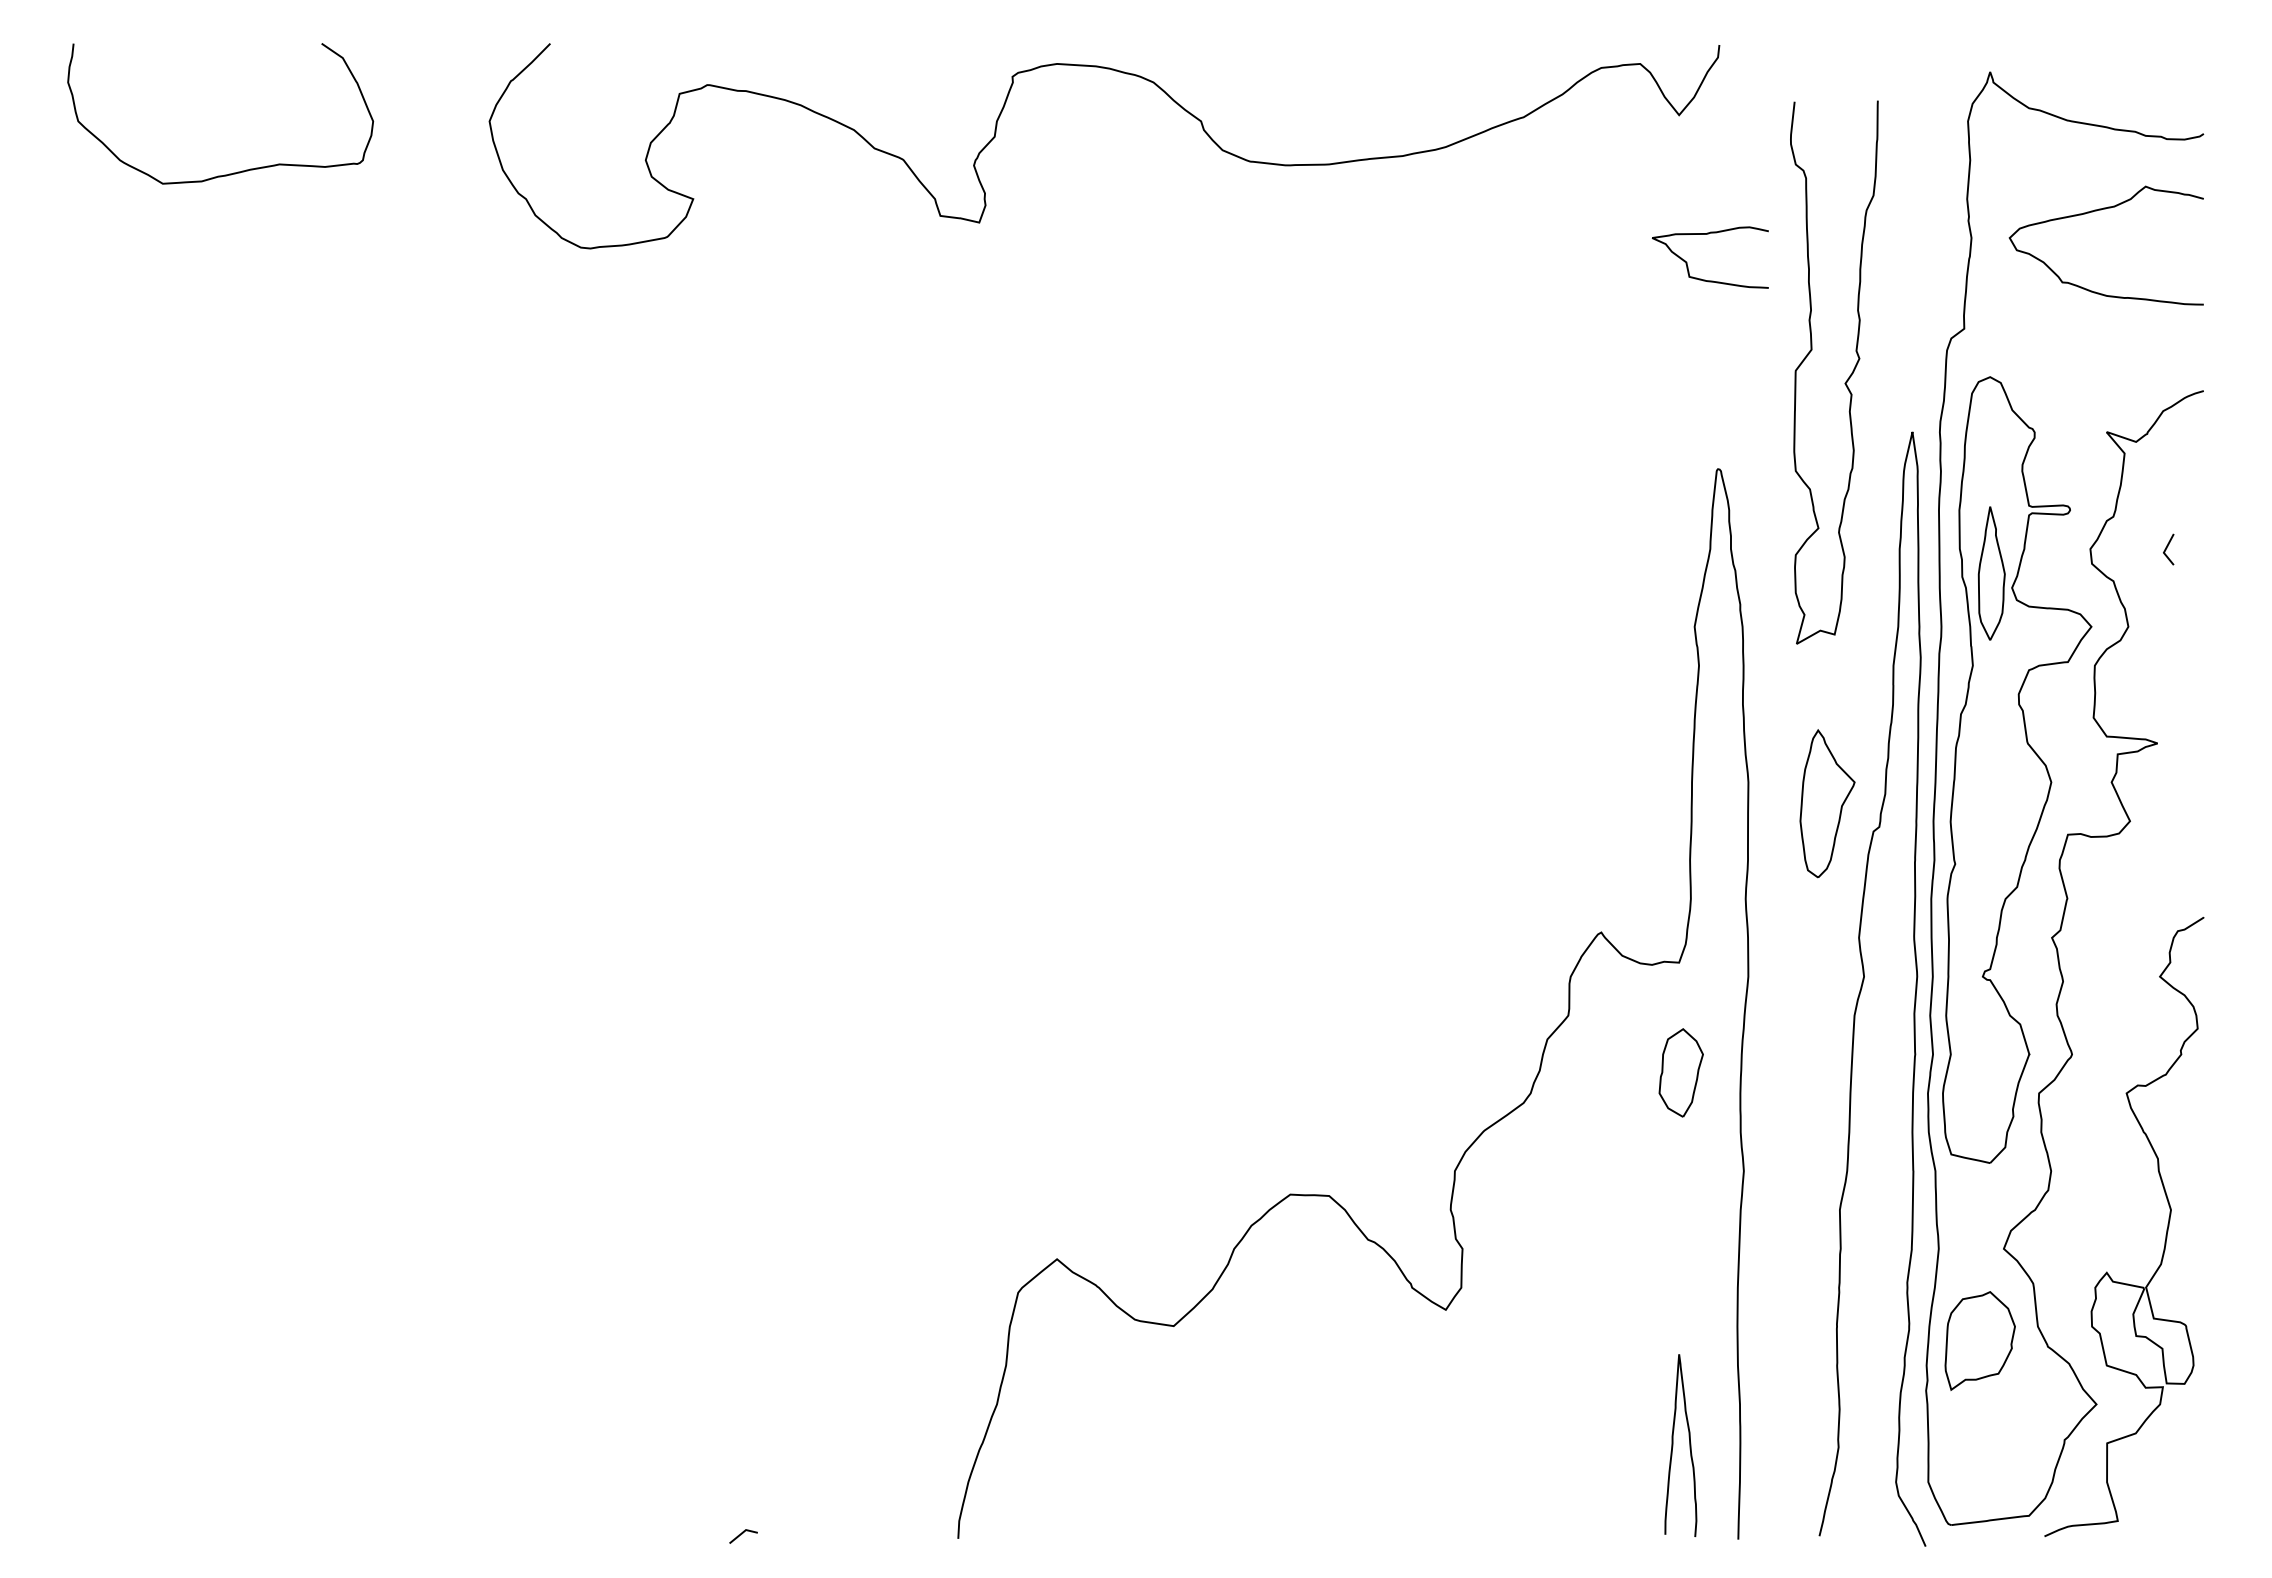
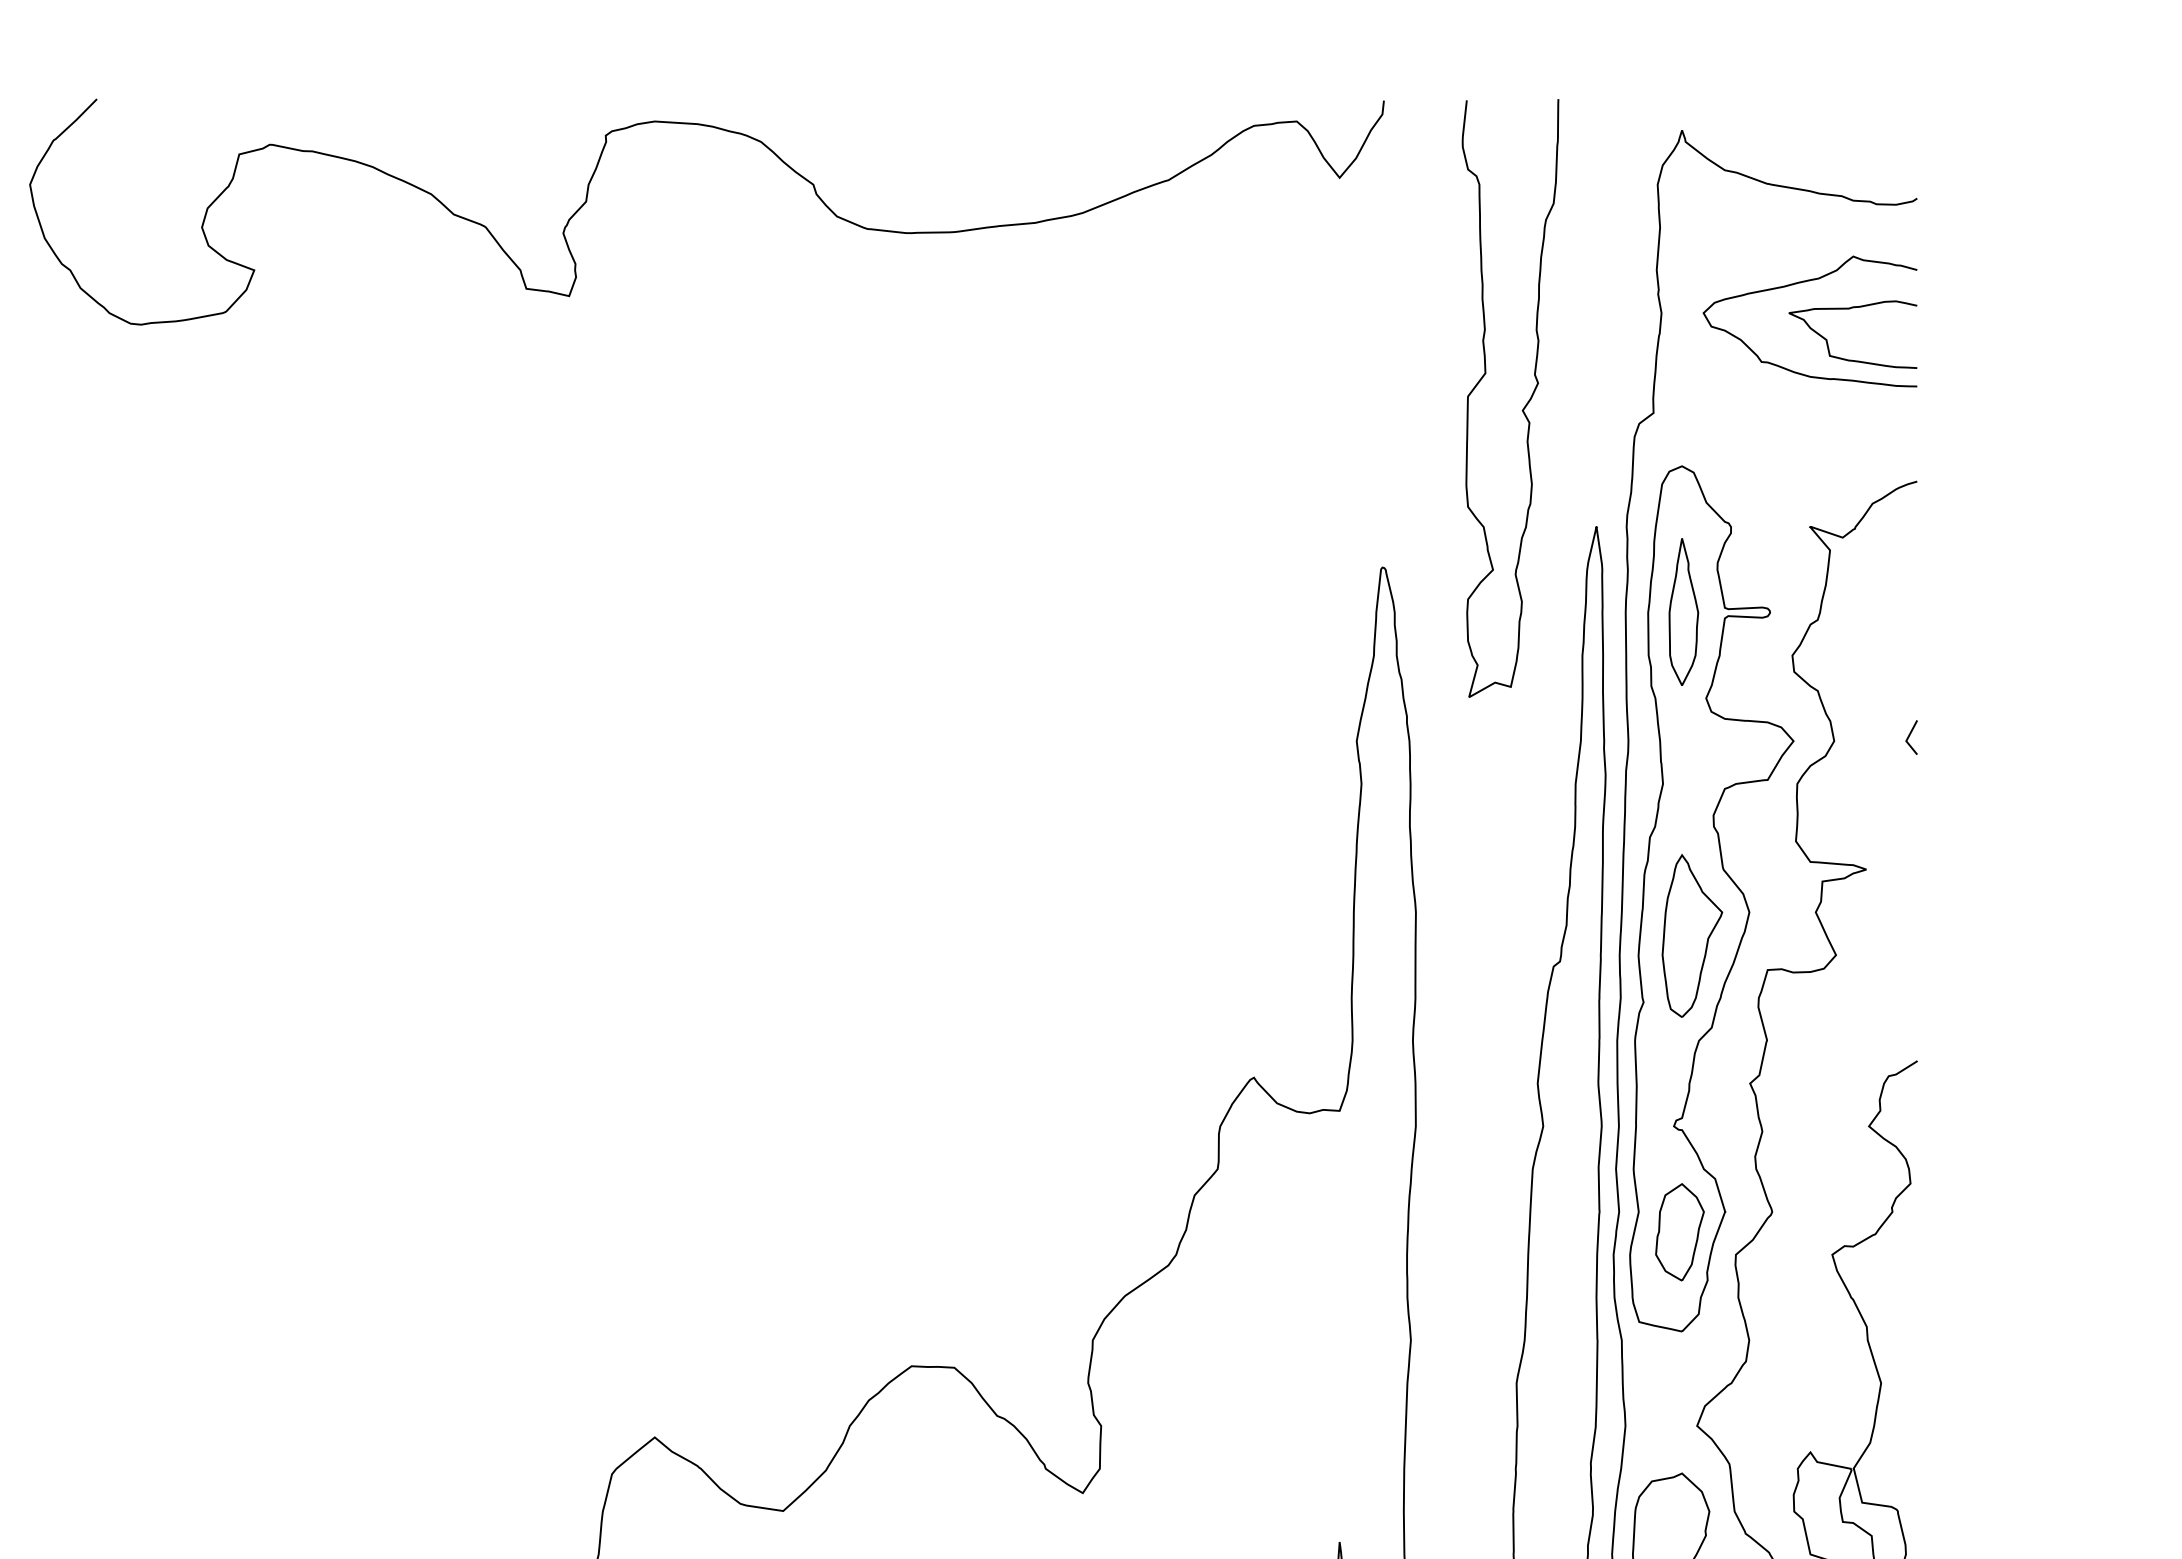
curve: (1705, 279) -> (1847, 358), moved
curve: (1845, 381) -> (1522, 408), moved
line: (2167, 548) -> (1910, 736), moved
part: (1991, 573) -> (1683, 611), moved
part: (1827, 803) -> (1692, 935), moved
part: (1680, 1072) -> (1679, 1231), moved

